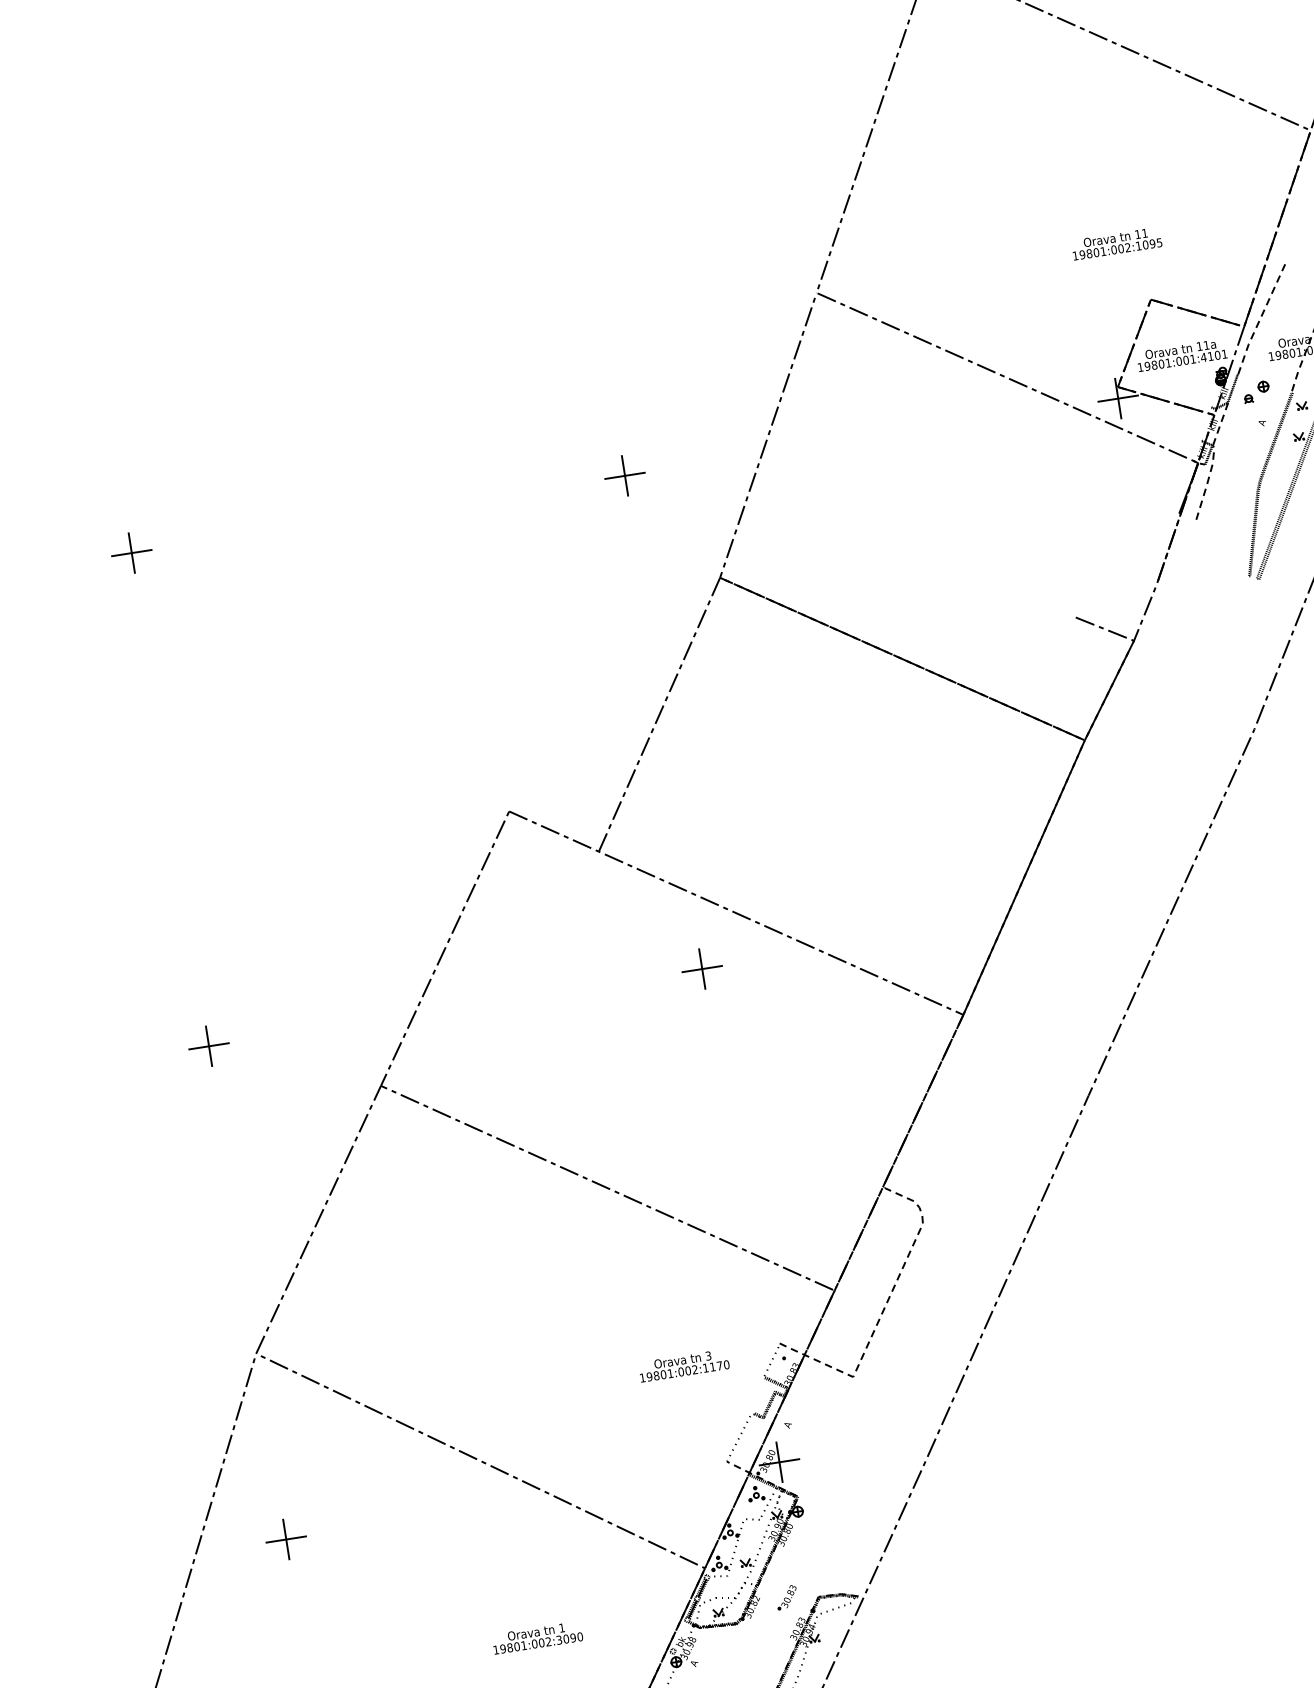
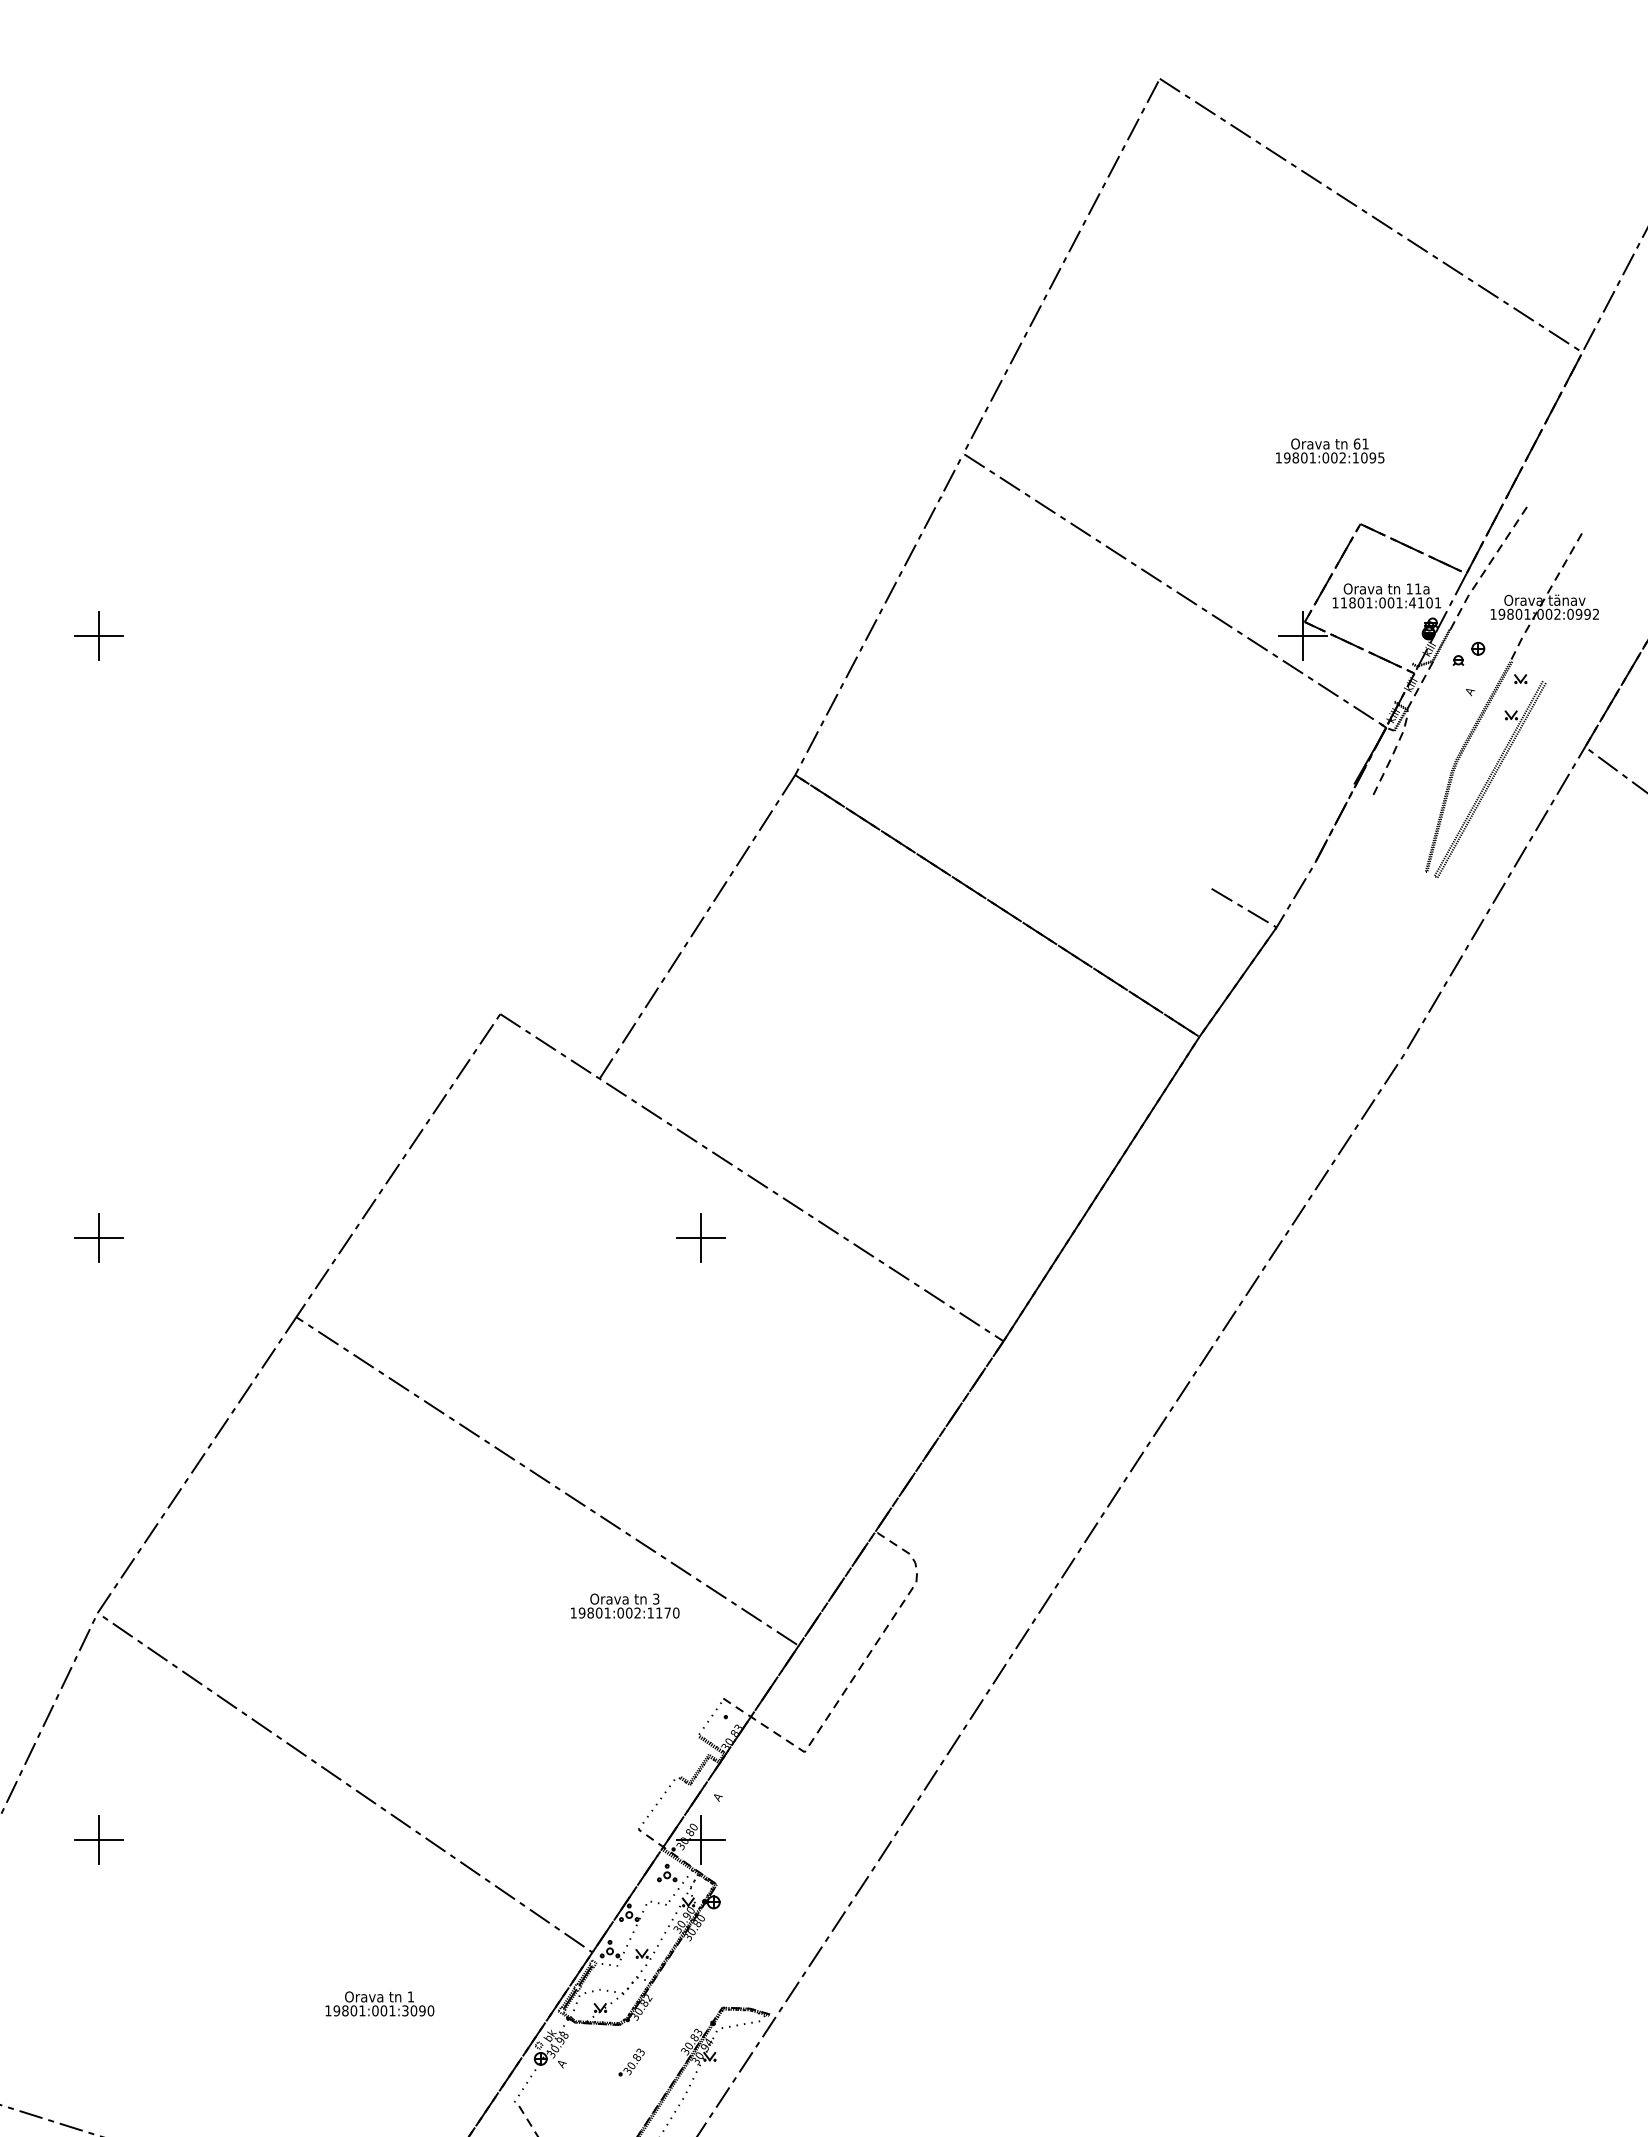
text: (1137, 234) -> (1356, 443), 11 -> 61
text: (1147, 366) -> (1343, 602), 19801:001:4101 -> 11801:001:4101
part: (624, 475) -> (700, 635), removed
text: (684, 1365) -> (625, 1605), moved
part: (786, 1597) -> (631, 2062), moved
text: (548, 1641) -> (392, 2010), 19801:002:3090 -> 19801:001:3090

